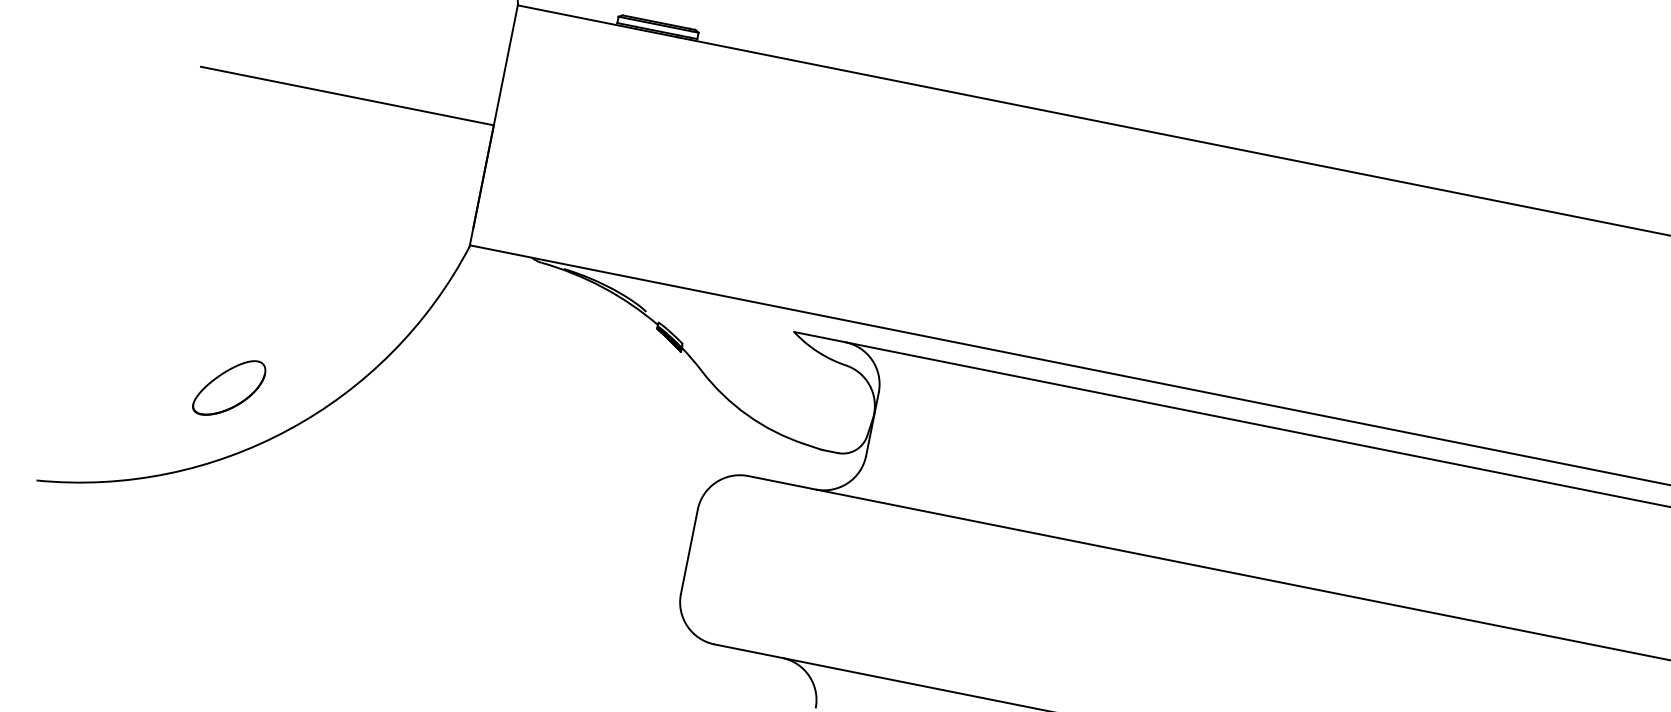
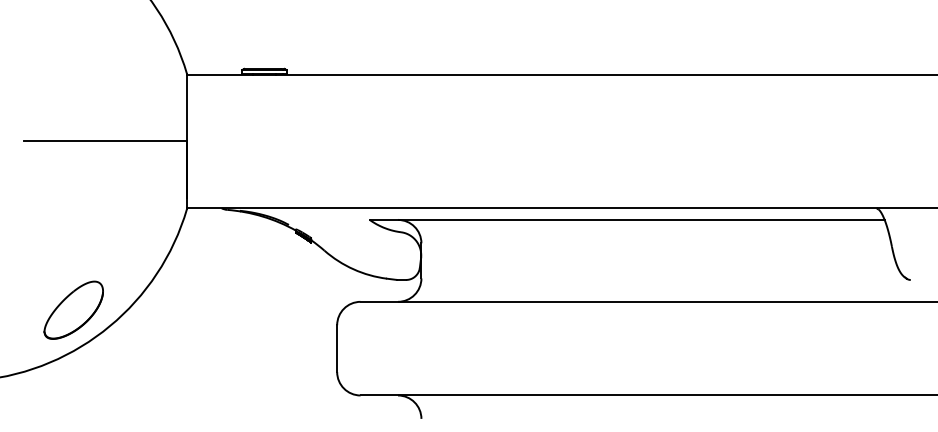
part: (229, 386) -> (73, 309), size x1.67

